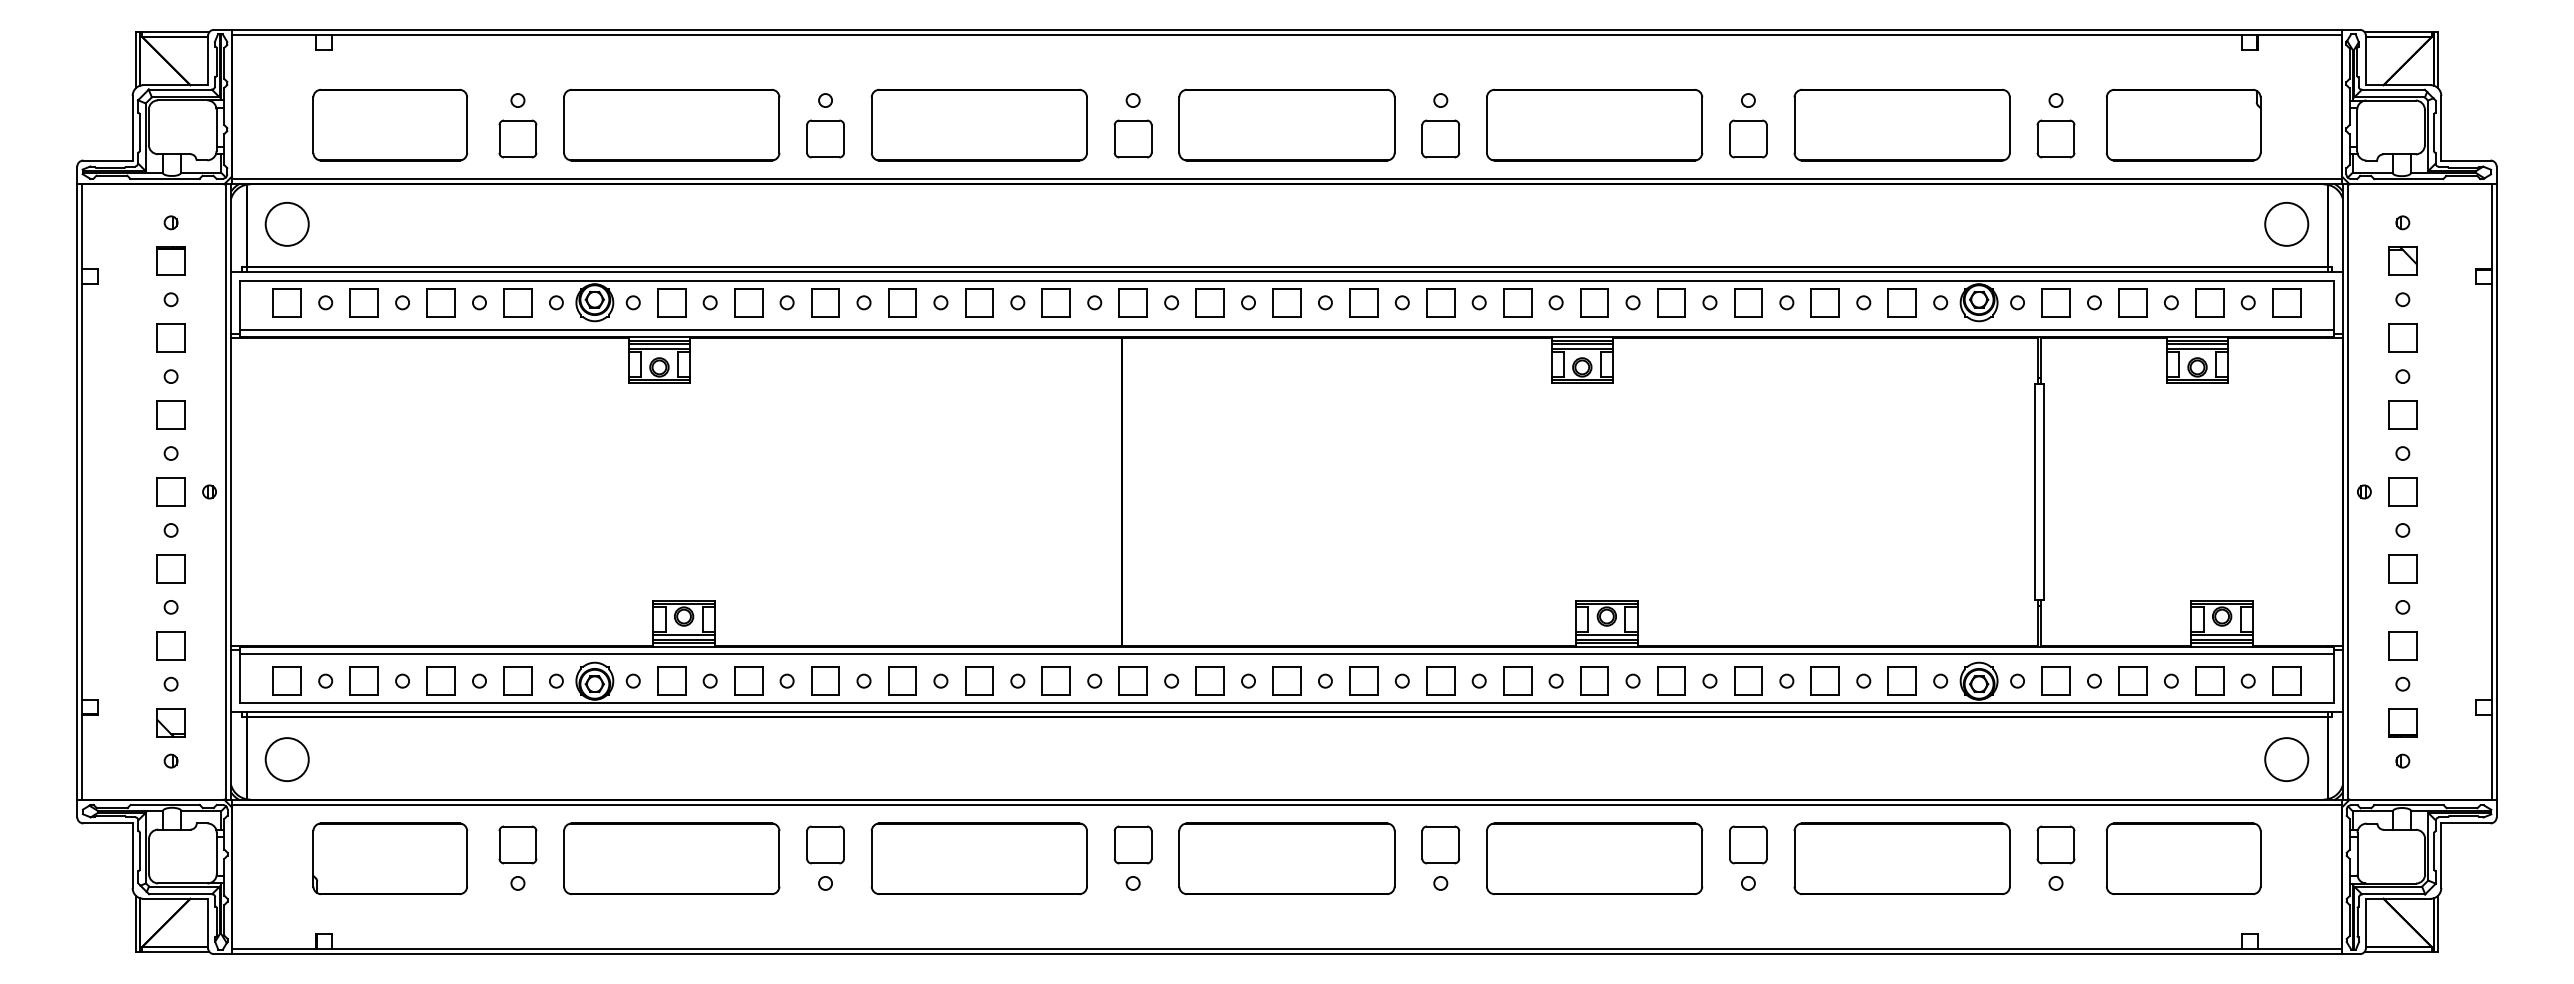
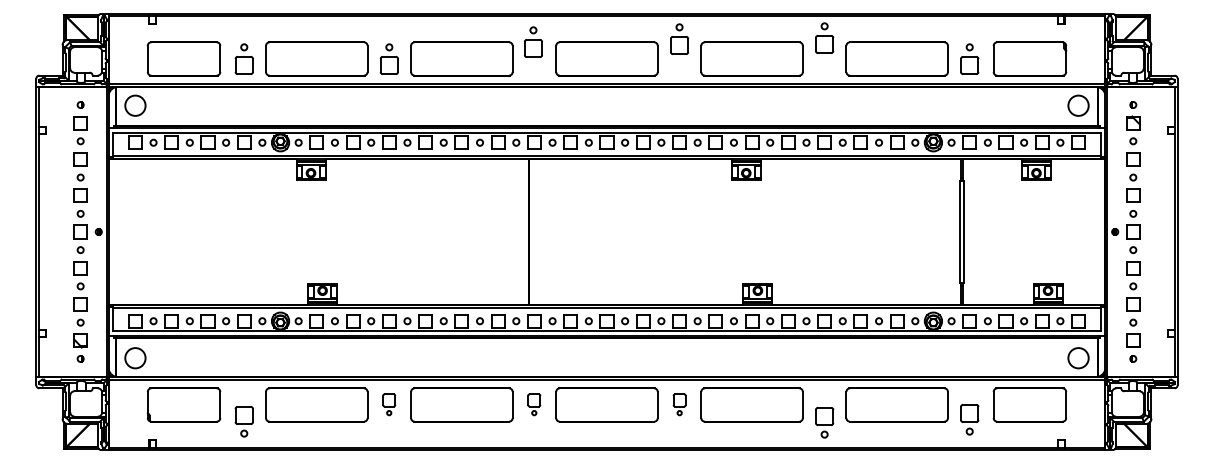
part: (1131, 124) -> (532, 41), moved
part: (1440, 124) -> (679, 38), moved
part: (1748, 124) -> (824, 37), moved
part: (516, 857) -> (243, 421), moved
part: (823, 857) -> (388, 404), size x0.7
part: (1131, 857) -> (533, 404), size x0.7
part: (1440, 857) -> (679, 404), size x0.7
part: (1748, 857) -> (824, 422), moved
part: (2055, 857) -> (969, 419), moved

